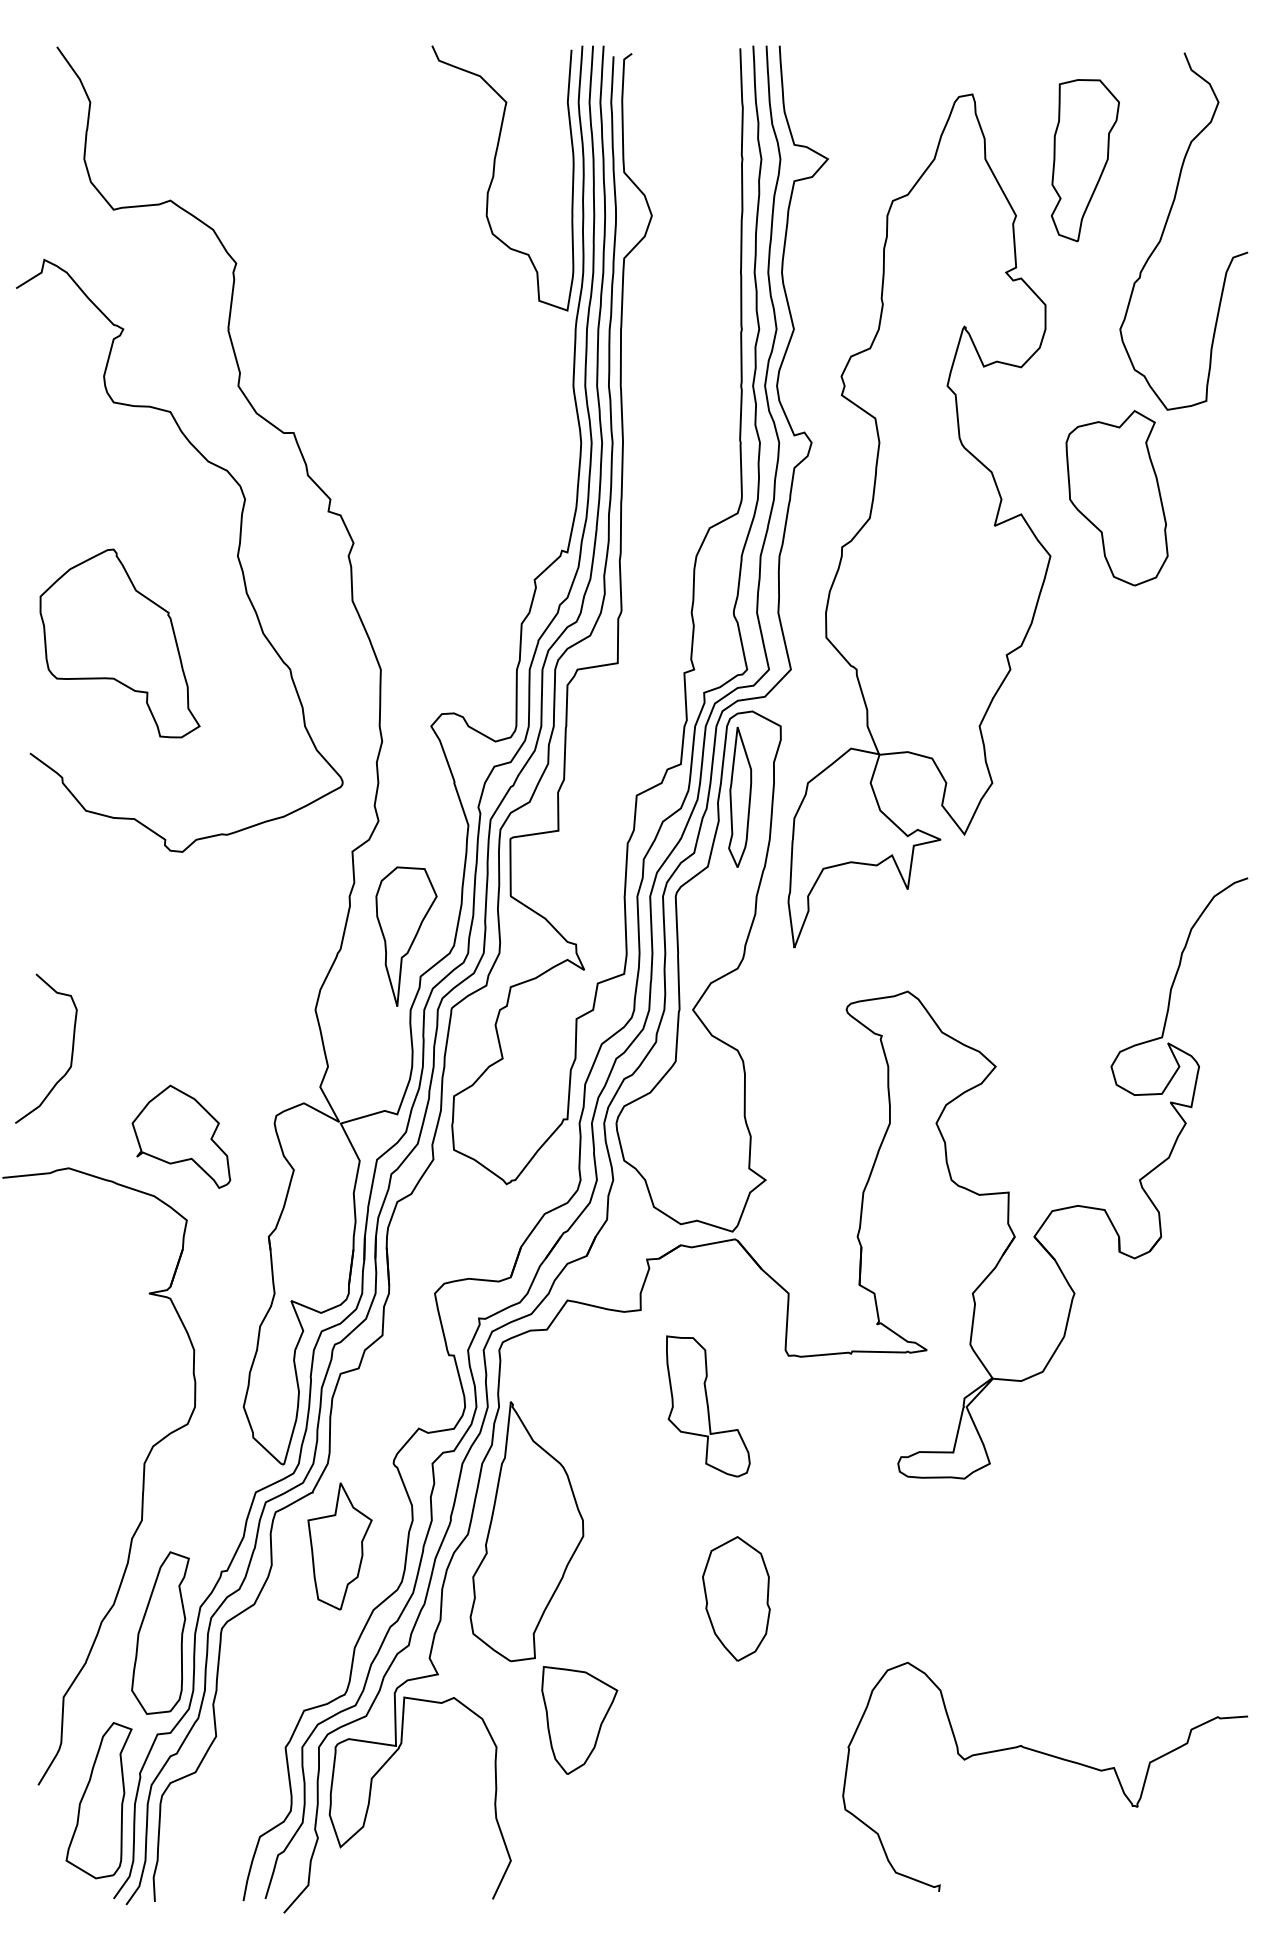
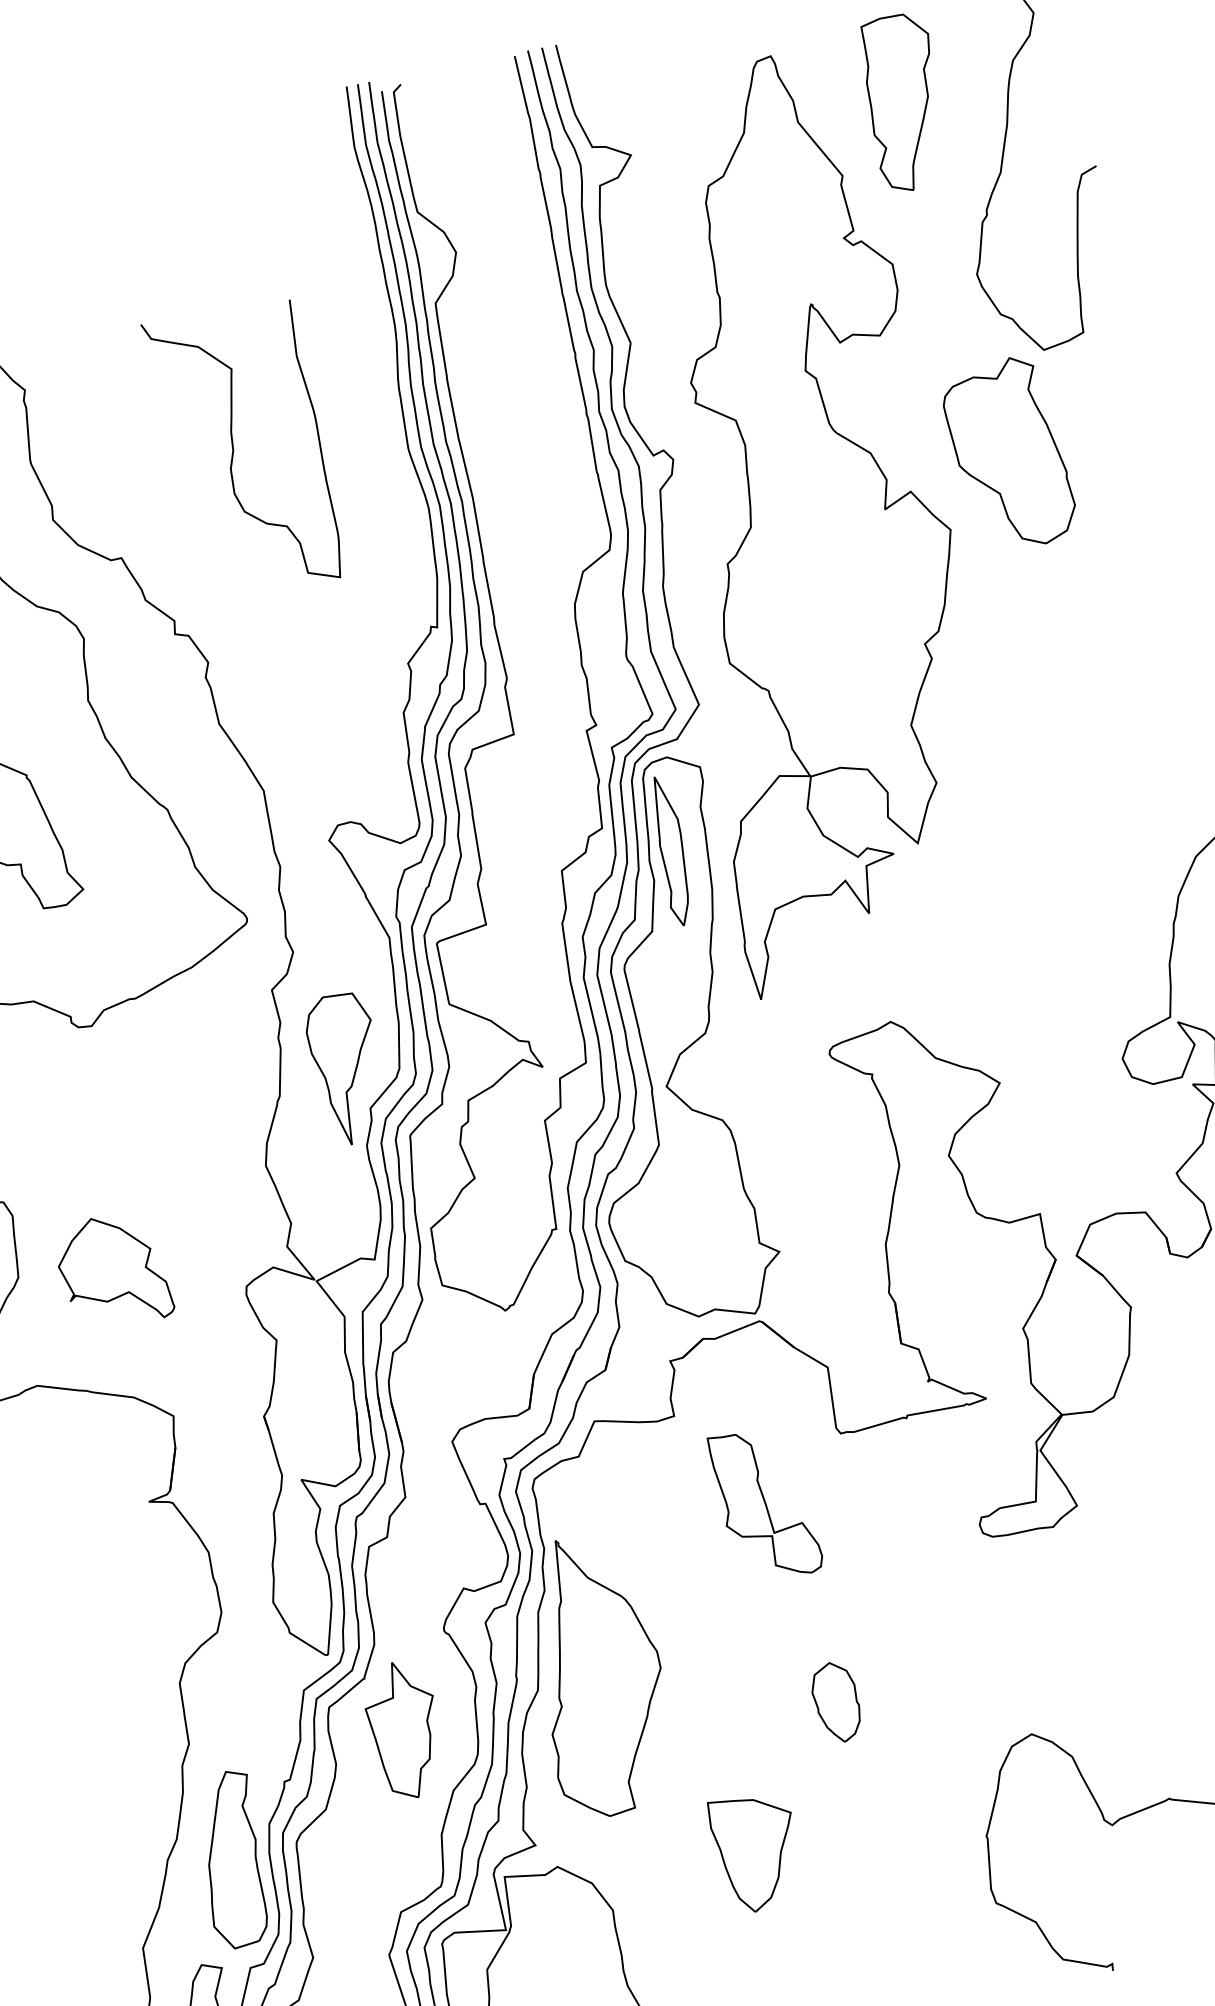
curve: (494, 176) -> (234, 450), moved
part: (181, 1136) -> (113, 1270), moved
part: (736, 1598) -> (836, 1702), size x0.6
part: (579, 1720) -> (756, 1852), moved

